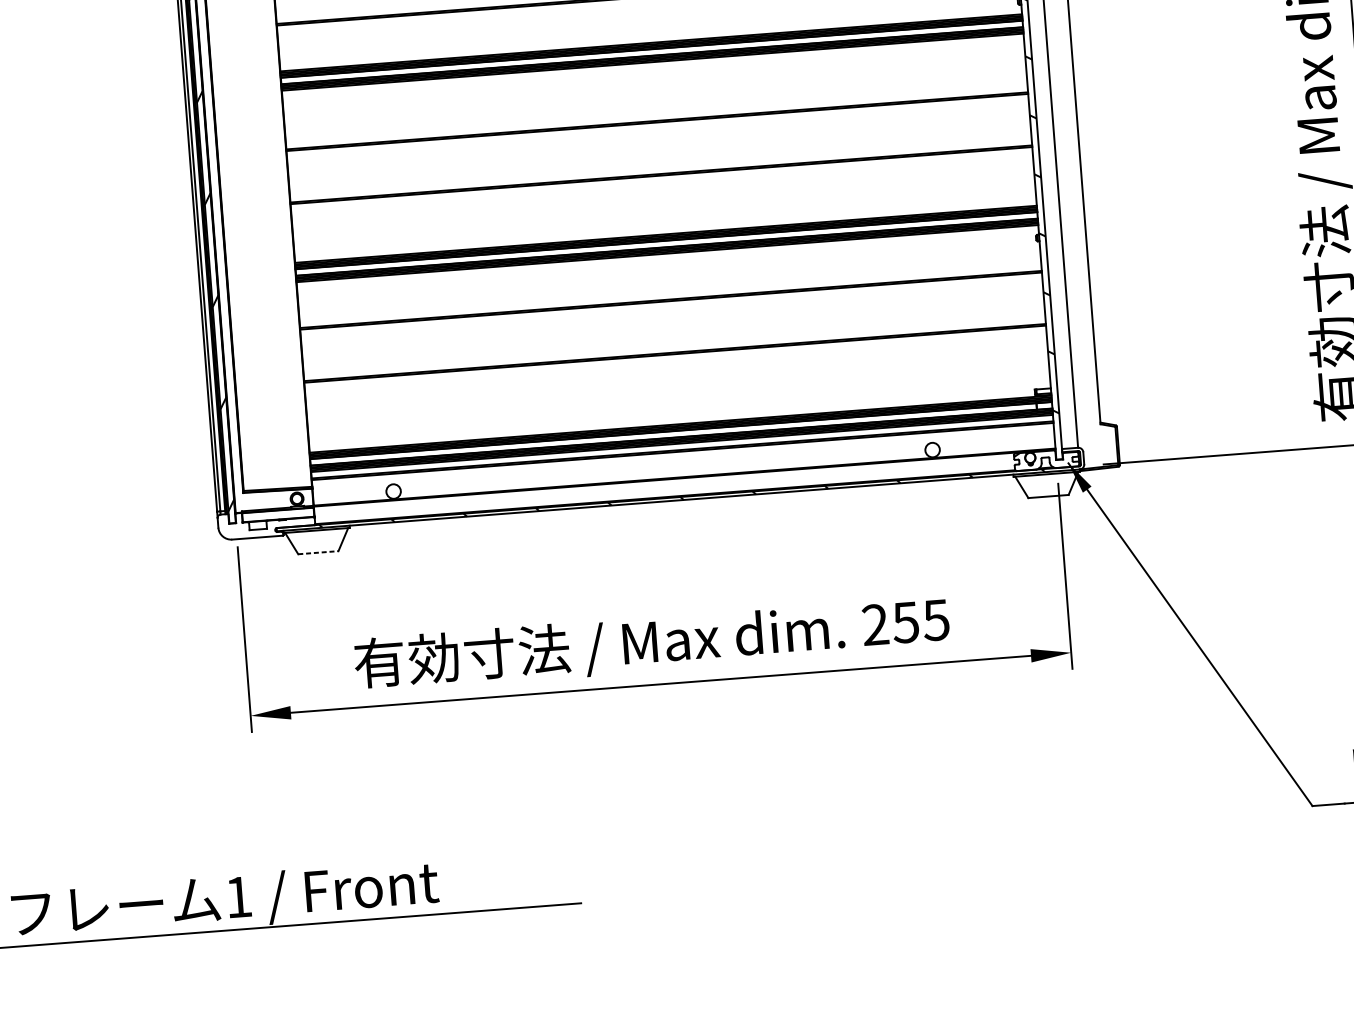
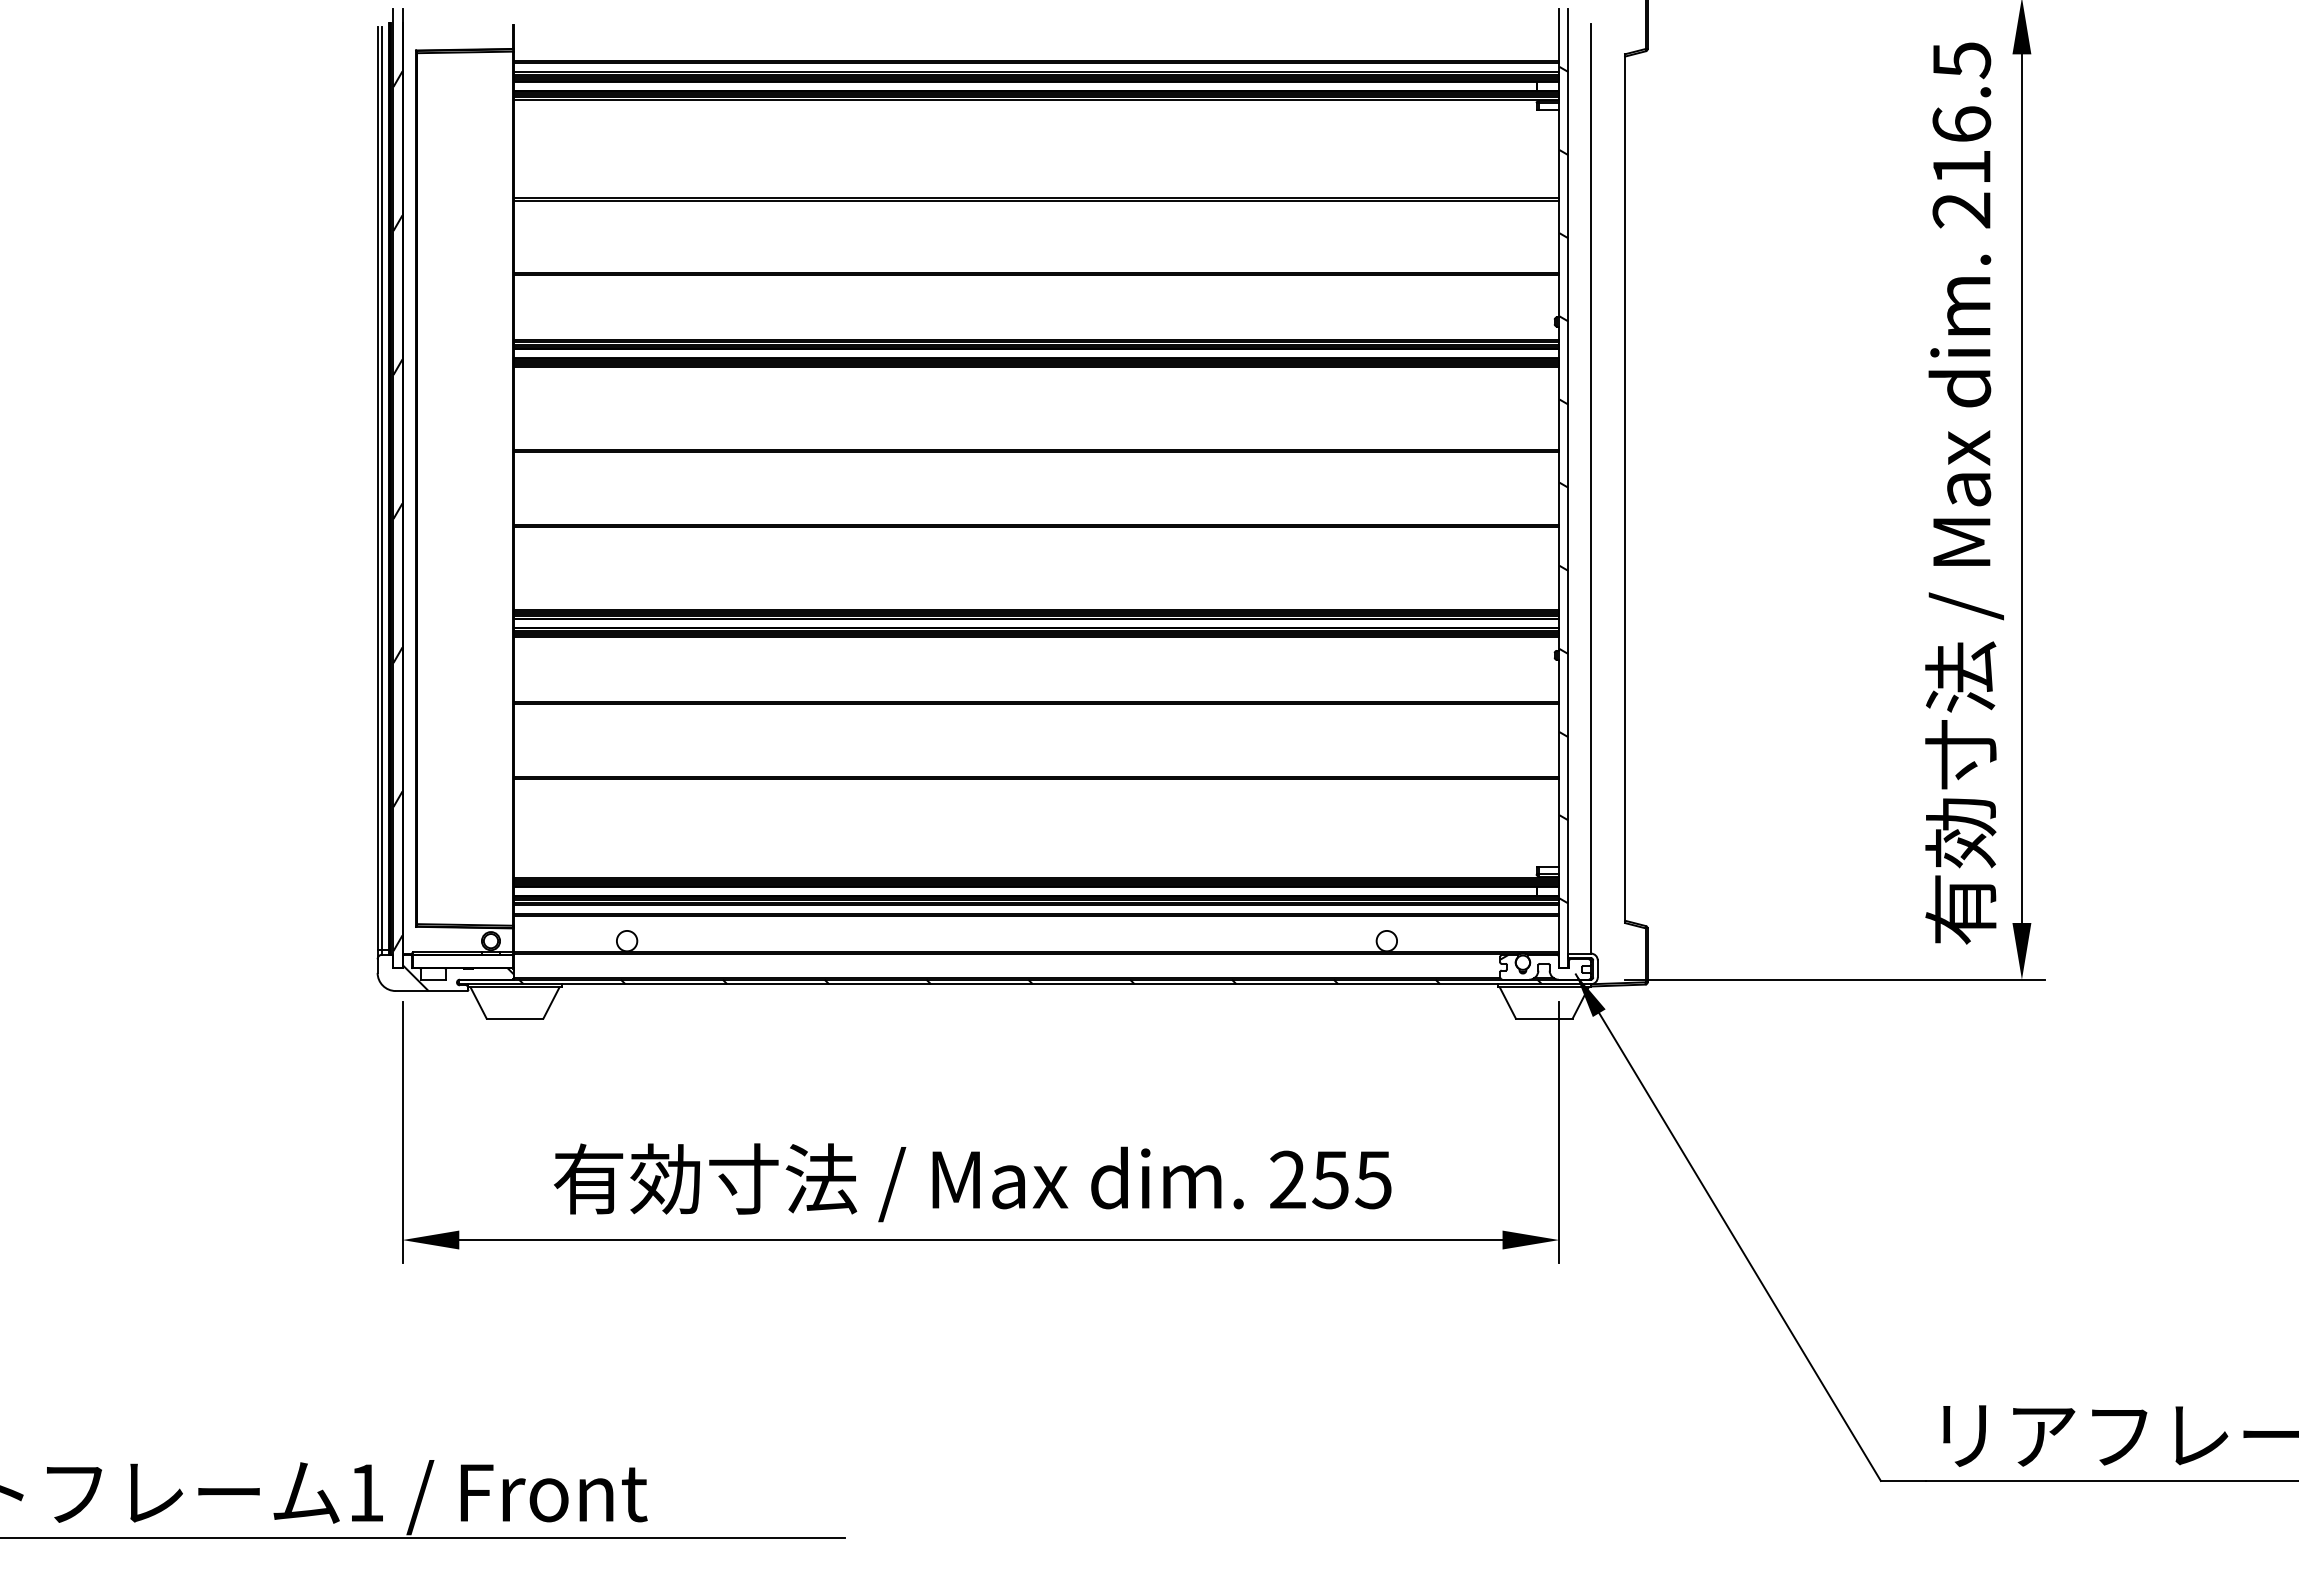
hatch: (276, 527) -> (458, 978), added
line: (318, 552) -> (515, 1018), dashed -> solid

